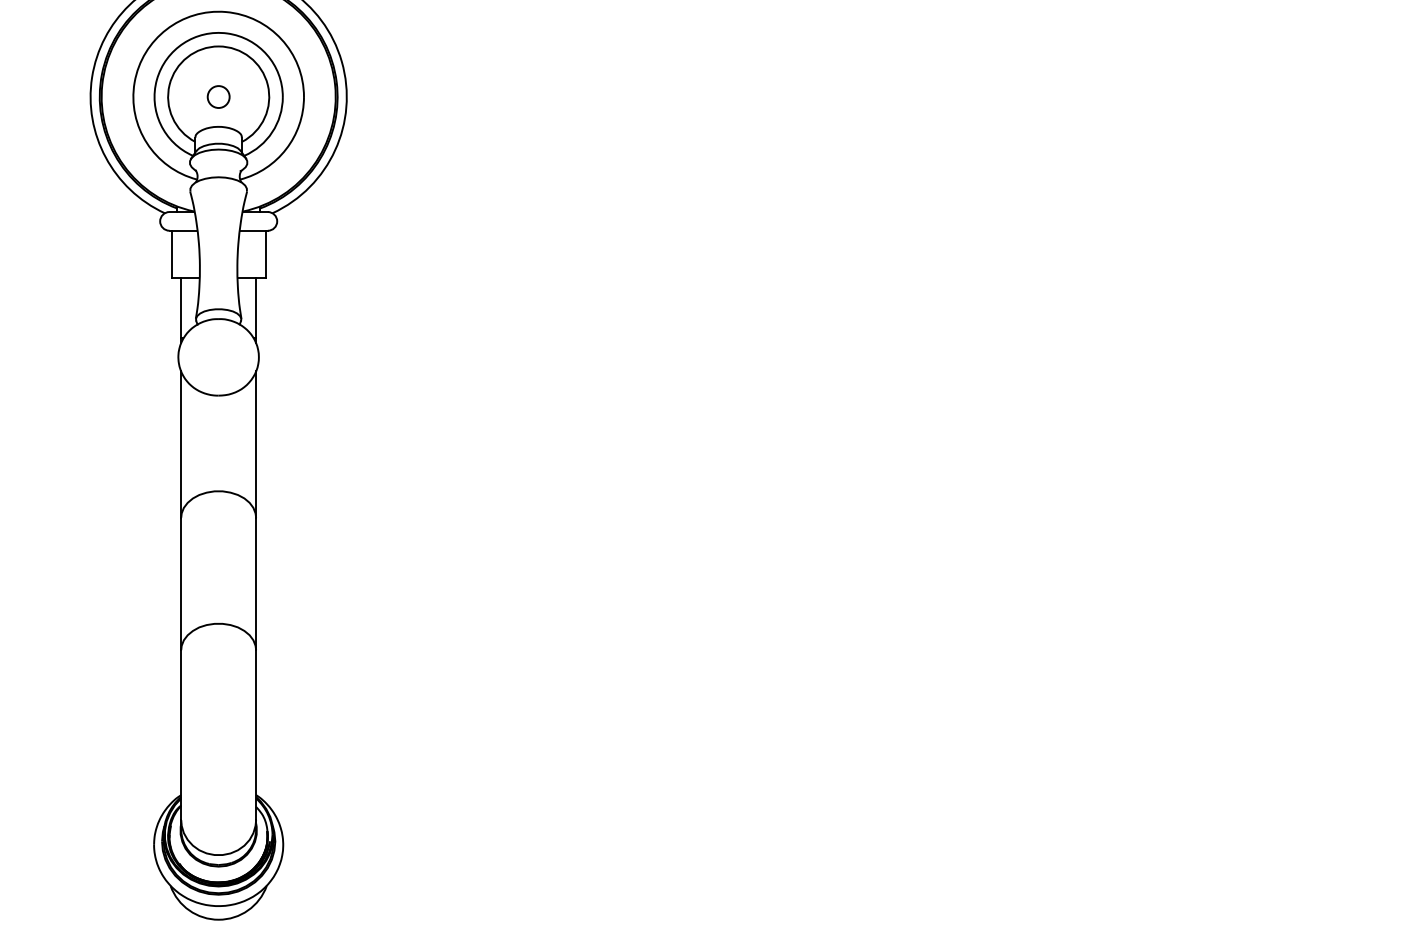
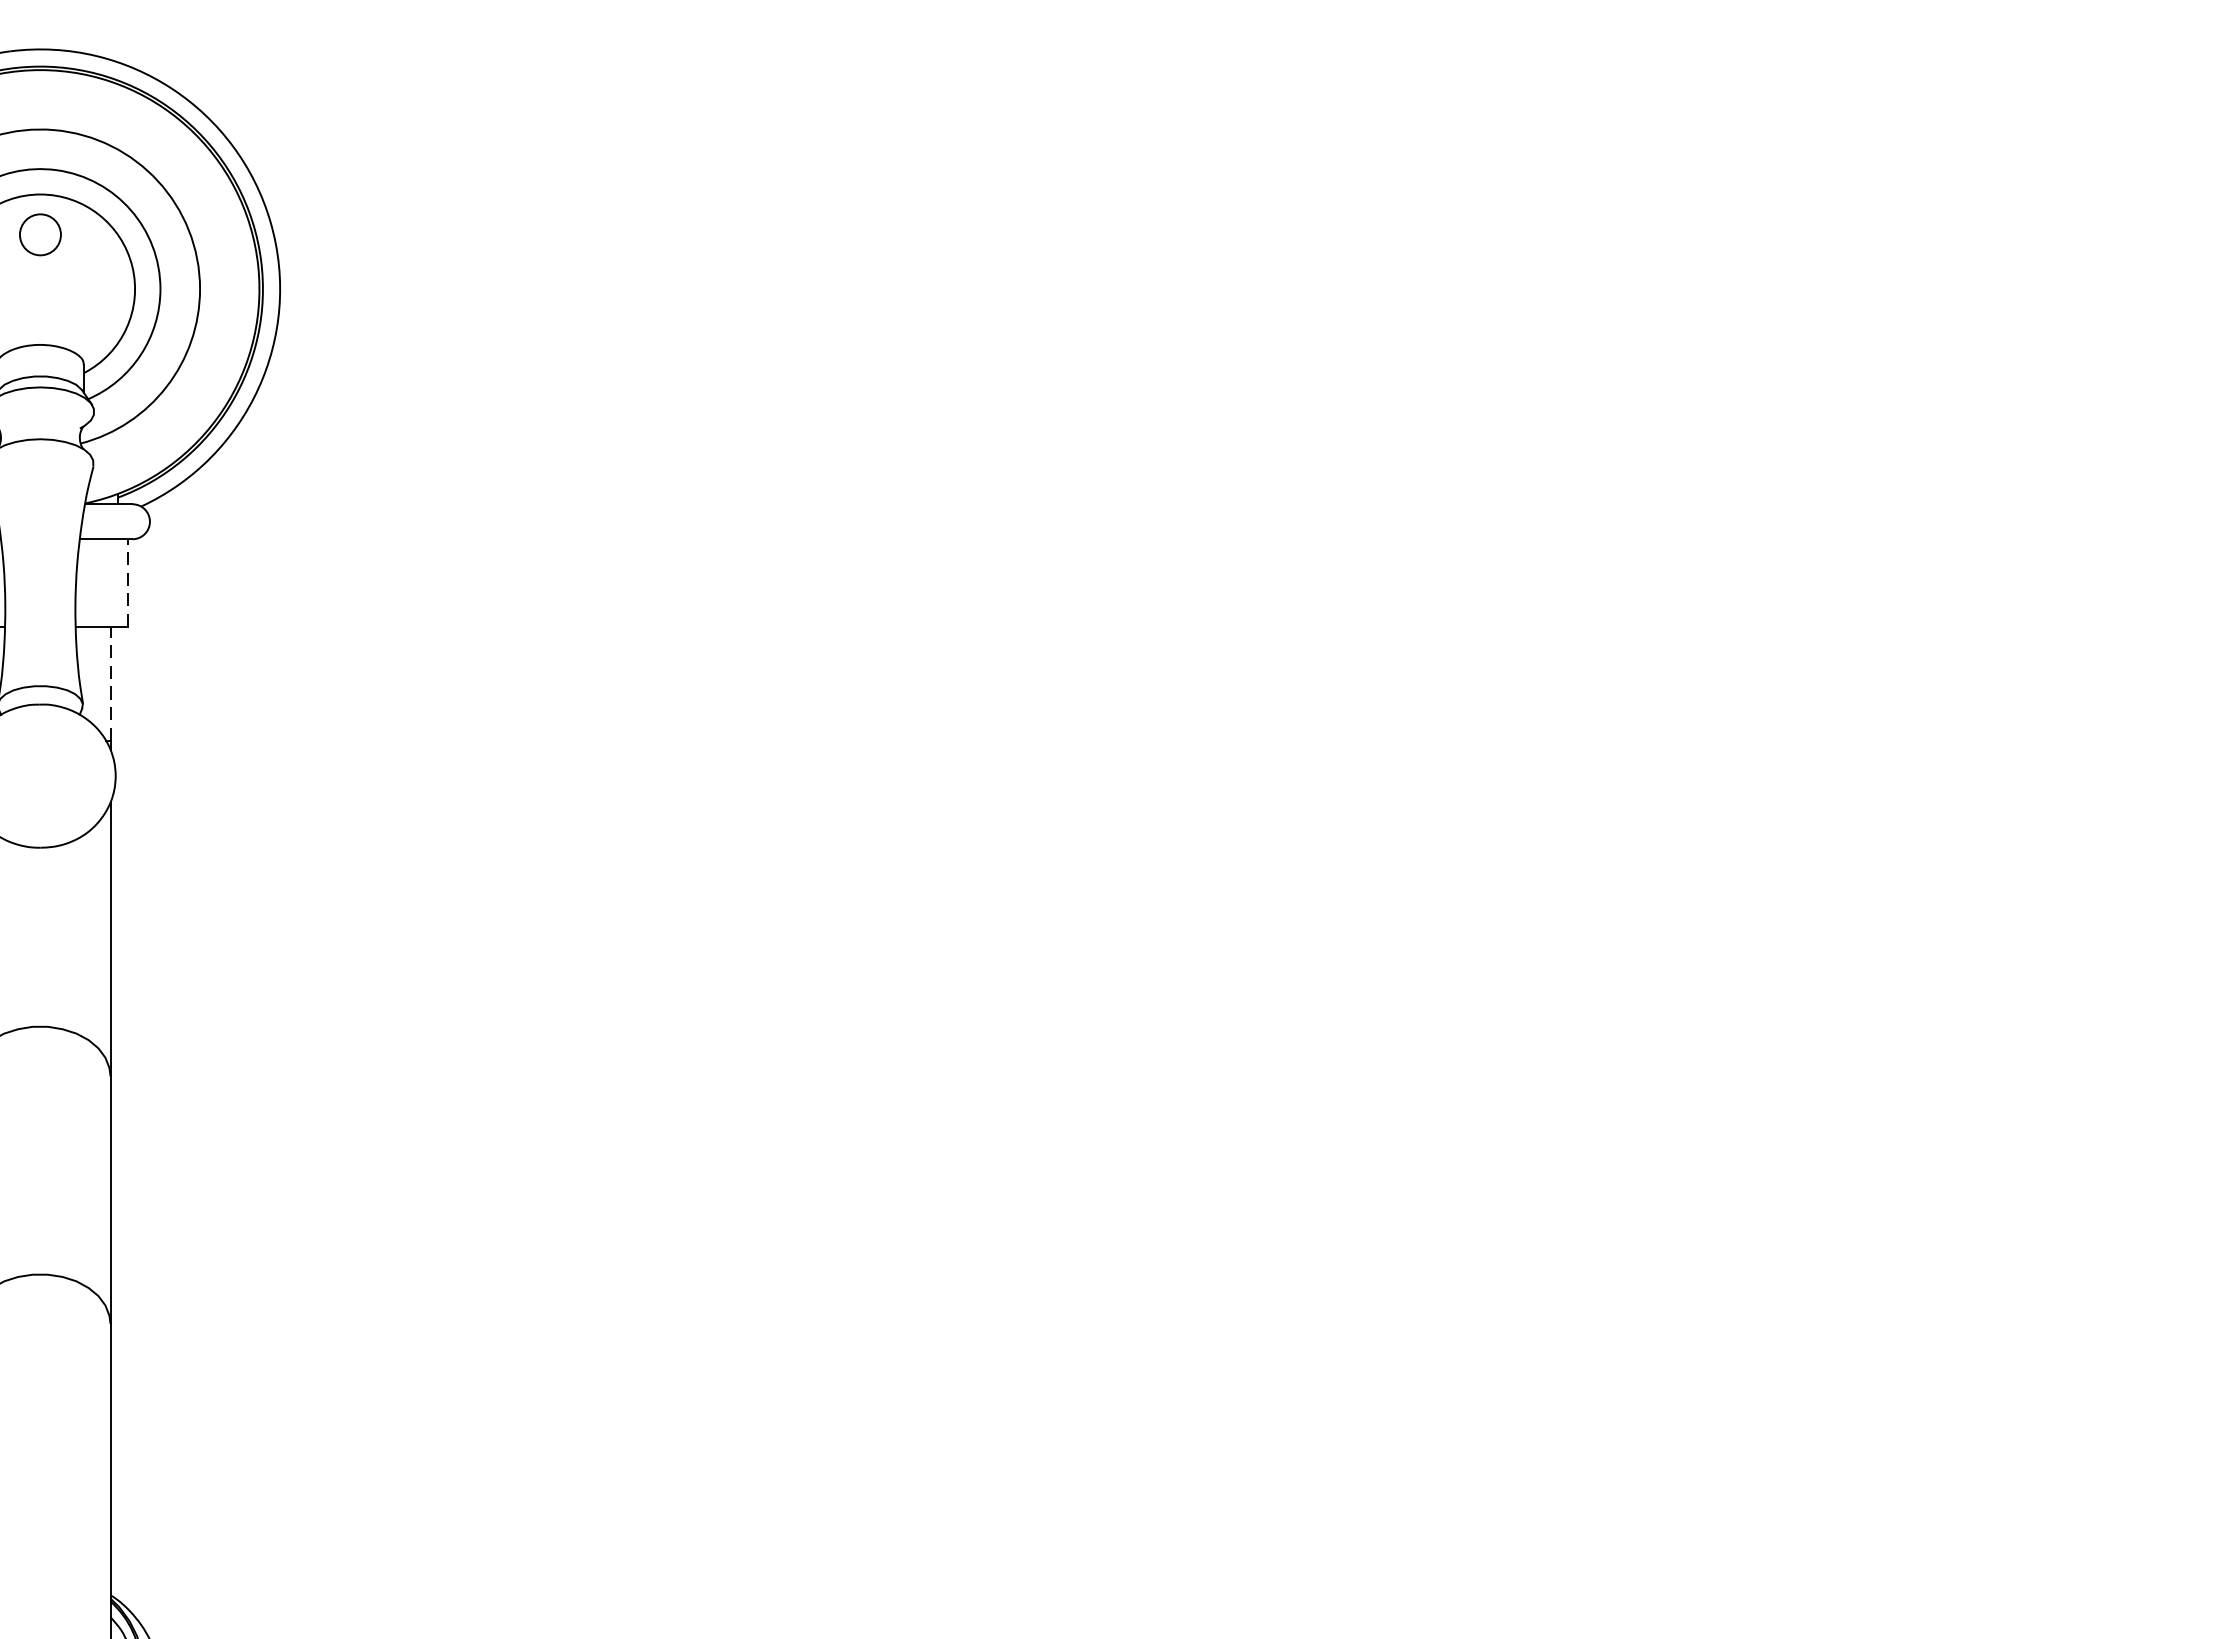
circle: (218, 96) -> (40, 233), moved
line: (265, 253) -> (128, 581), solid -> dashed
line: (256, 307) -> (111, 682), solid -> dashed

